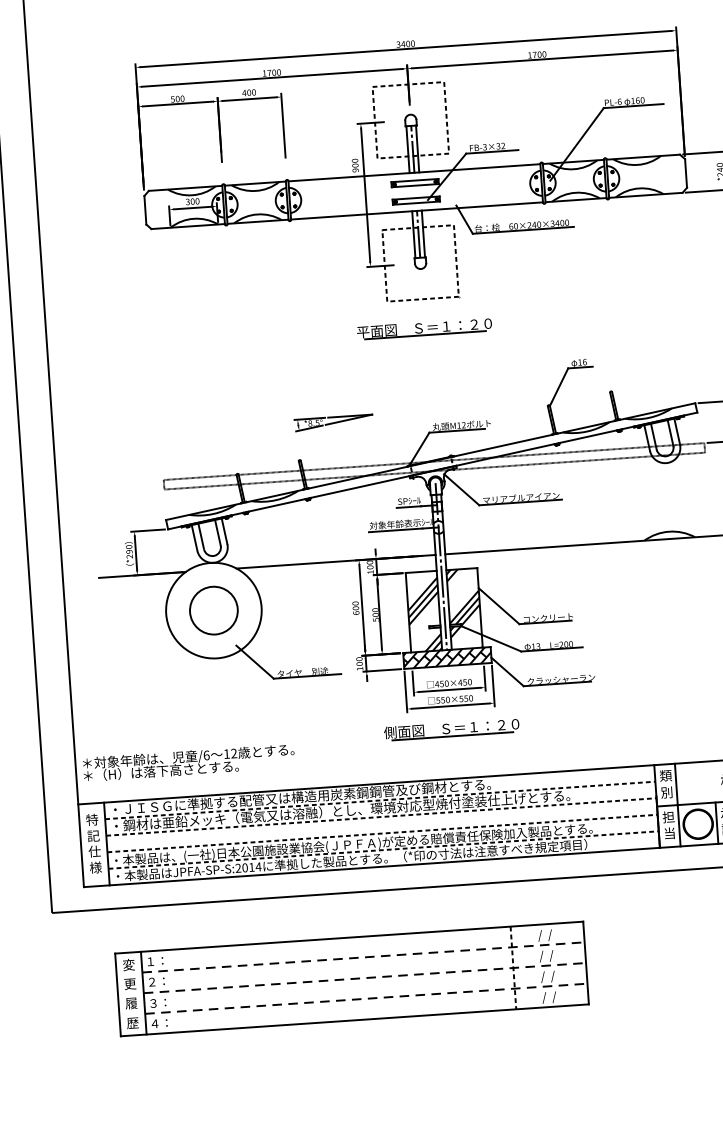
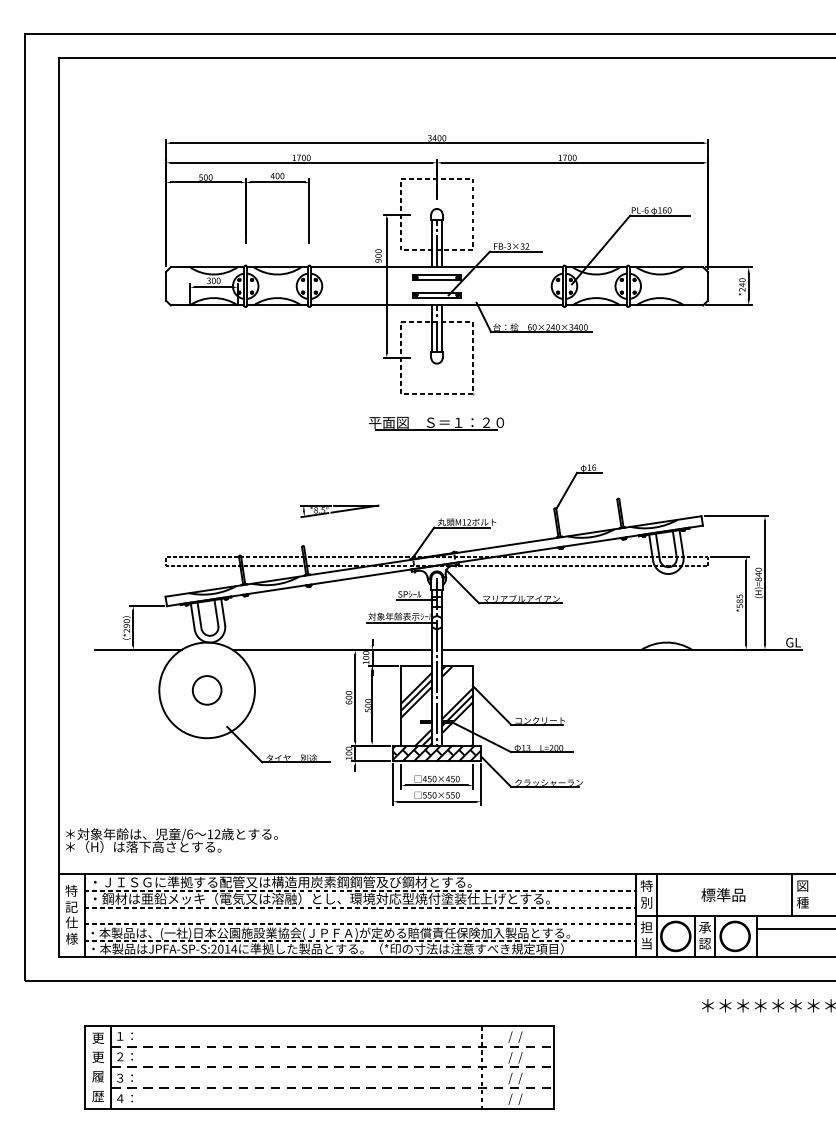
circle: (214, 610) -> (207, 690), size x0.6
part: (450, 729) -> (435, 825), removed
text: (665, 775) -> (646, 885), 類 -> 特
text: (128, 964) -> (97, 1037), 変 -> 更

